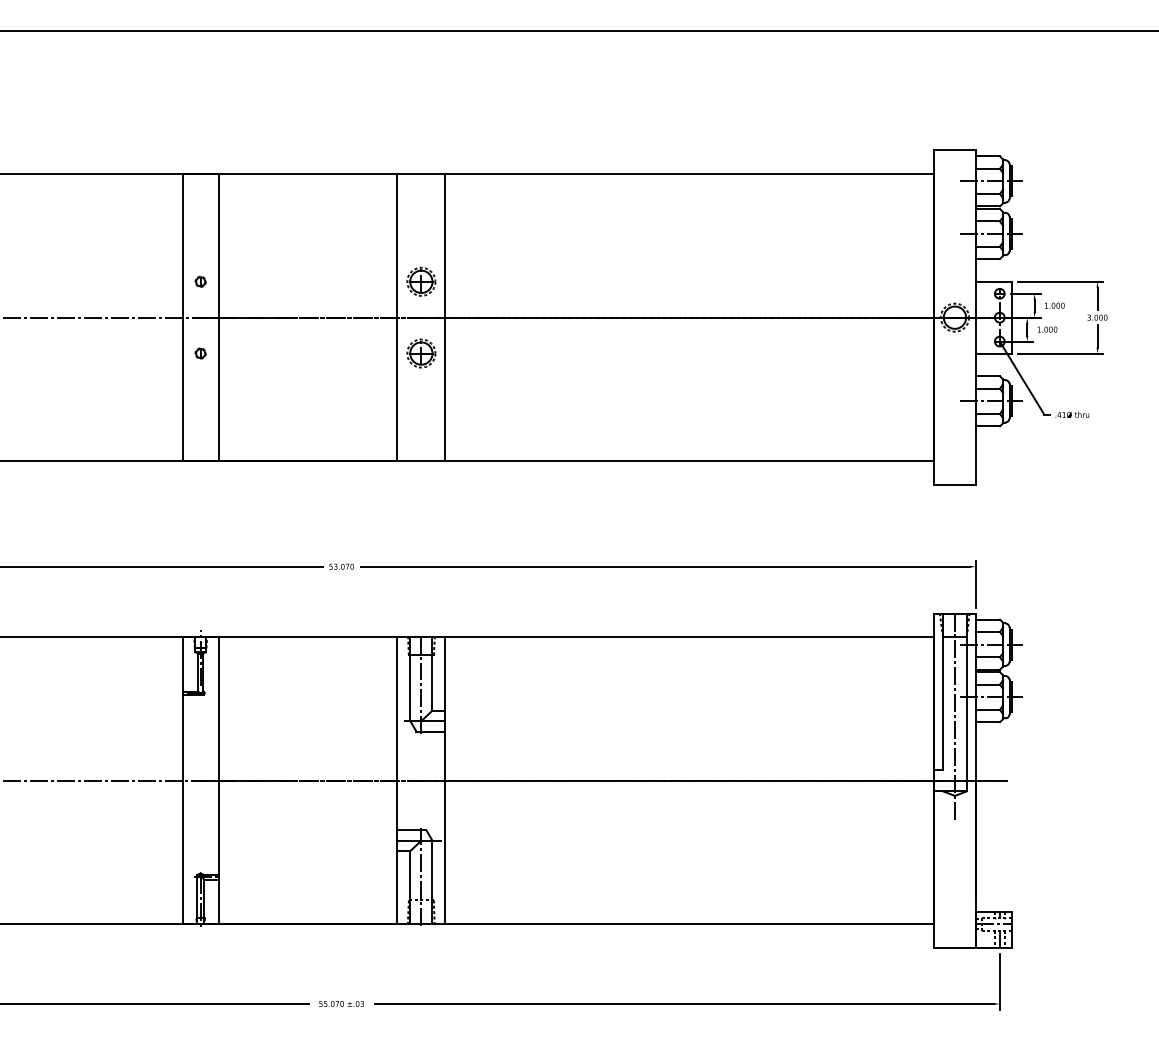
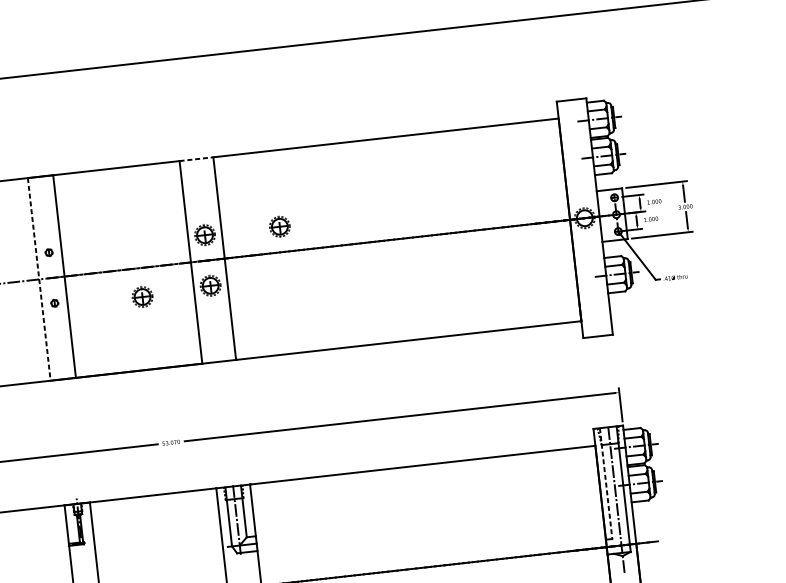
line: (421, 174) -> (196, 159), solid -> dashed
part: (527, 281) -> (279, 226), added
line: (182, 318) -> (39, 280), solid -> dashed
part: (324, 358) -> (142, 297), added
line: (943, 692) -> (606, 483), solid -> dashed

